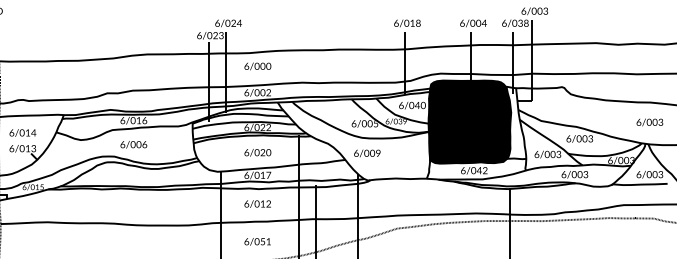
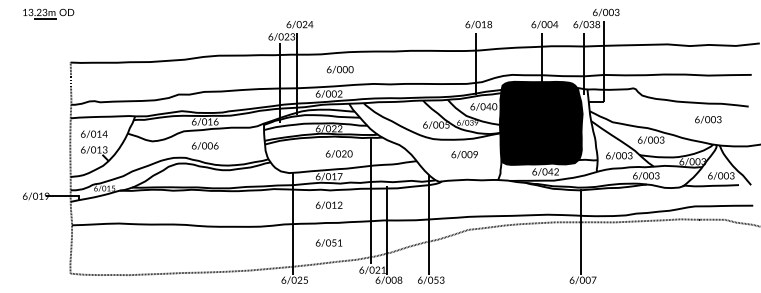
text: (257, 66) -> (339, 69), moved
text: (650, 122) -> (708, 119), moved
text: (257, 152) -> (338, 153), moved
text: (367, 153) -> (464, 154), moved

